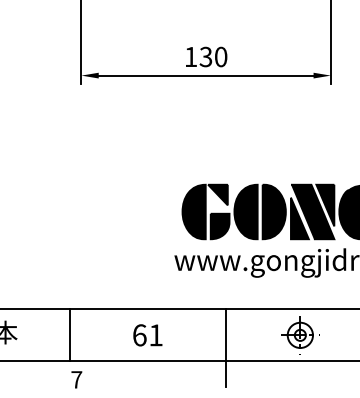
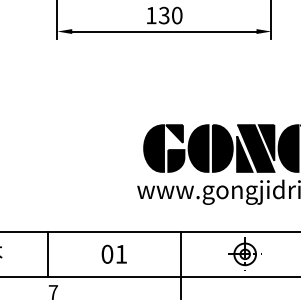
text: (139, 335) -> (107, 254), 61 -> 01

